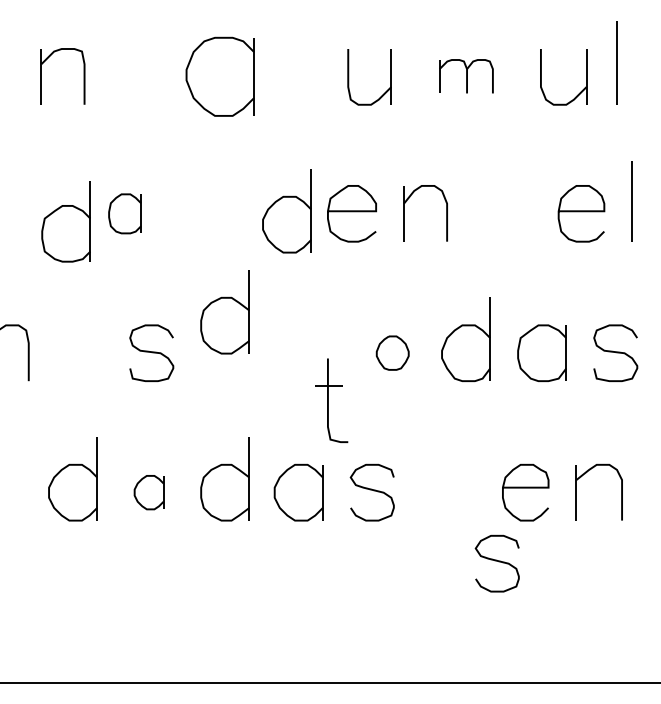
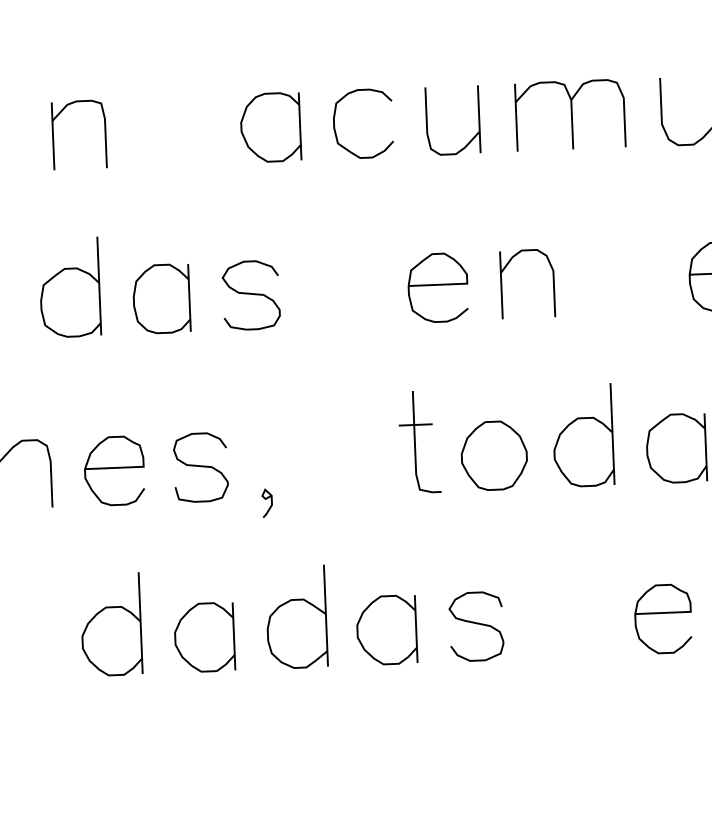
part: (219, 76) -> (269, 127), size x0.71
curve: (273, 76) -> (335, 124), added
part: (466, 76) -> (570, 115), size x1.67
part: (286, 211) -> (358, 288), removed
part: (124, 213) -> (160, 298), size x1.43
curve: (198, 213) -> (251, 295), added
part: (65, 221) -> (68, 287), moved
part: (224, 312) -> (287, 414), removed
curve: (80, 351) -> (114, 468), added
part: (392, 352) -> (494, 454), size x1.67
curve: (203, 382) -> (265, 500), added
part: (331, 400) -> (419, 442), moved
part: (148, 492) -> (203, 637), size x1.67
curve: (496, 561) -> (631, 704), removed

